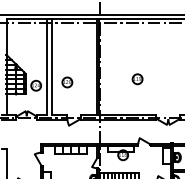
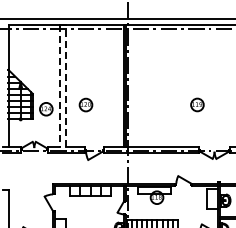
line: (47, 67) -> (60, 86), solid -> dashed
line: (52, 67) -> (66, 85), solid -> dashed
part: (137, 78) -> (197, 104), moved

